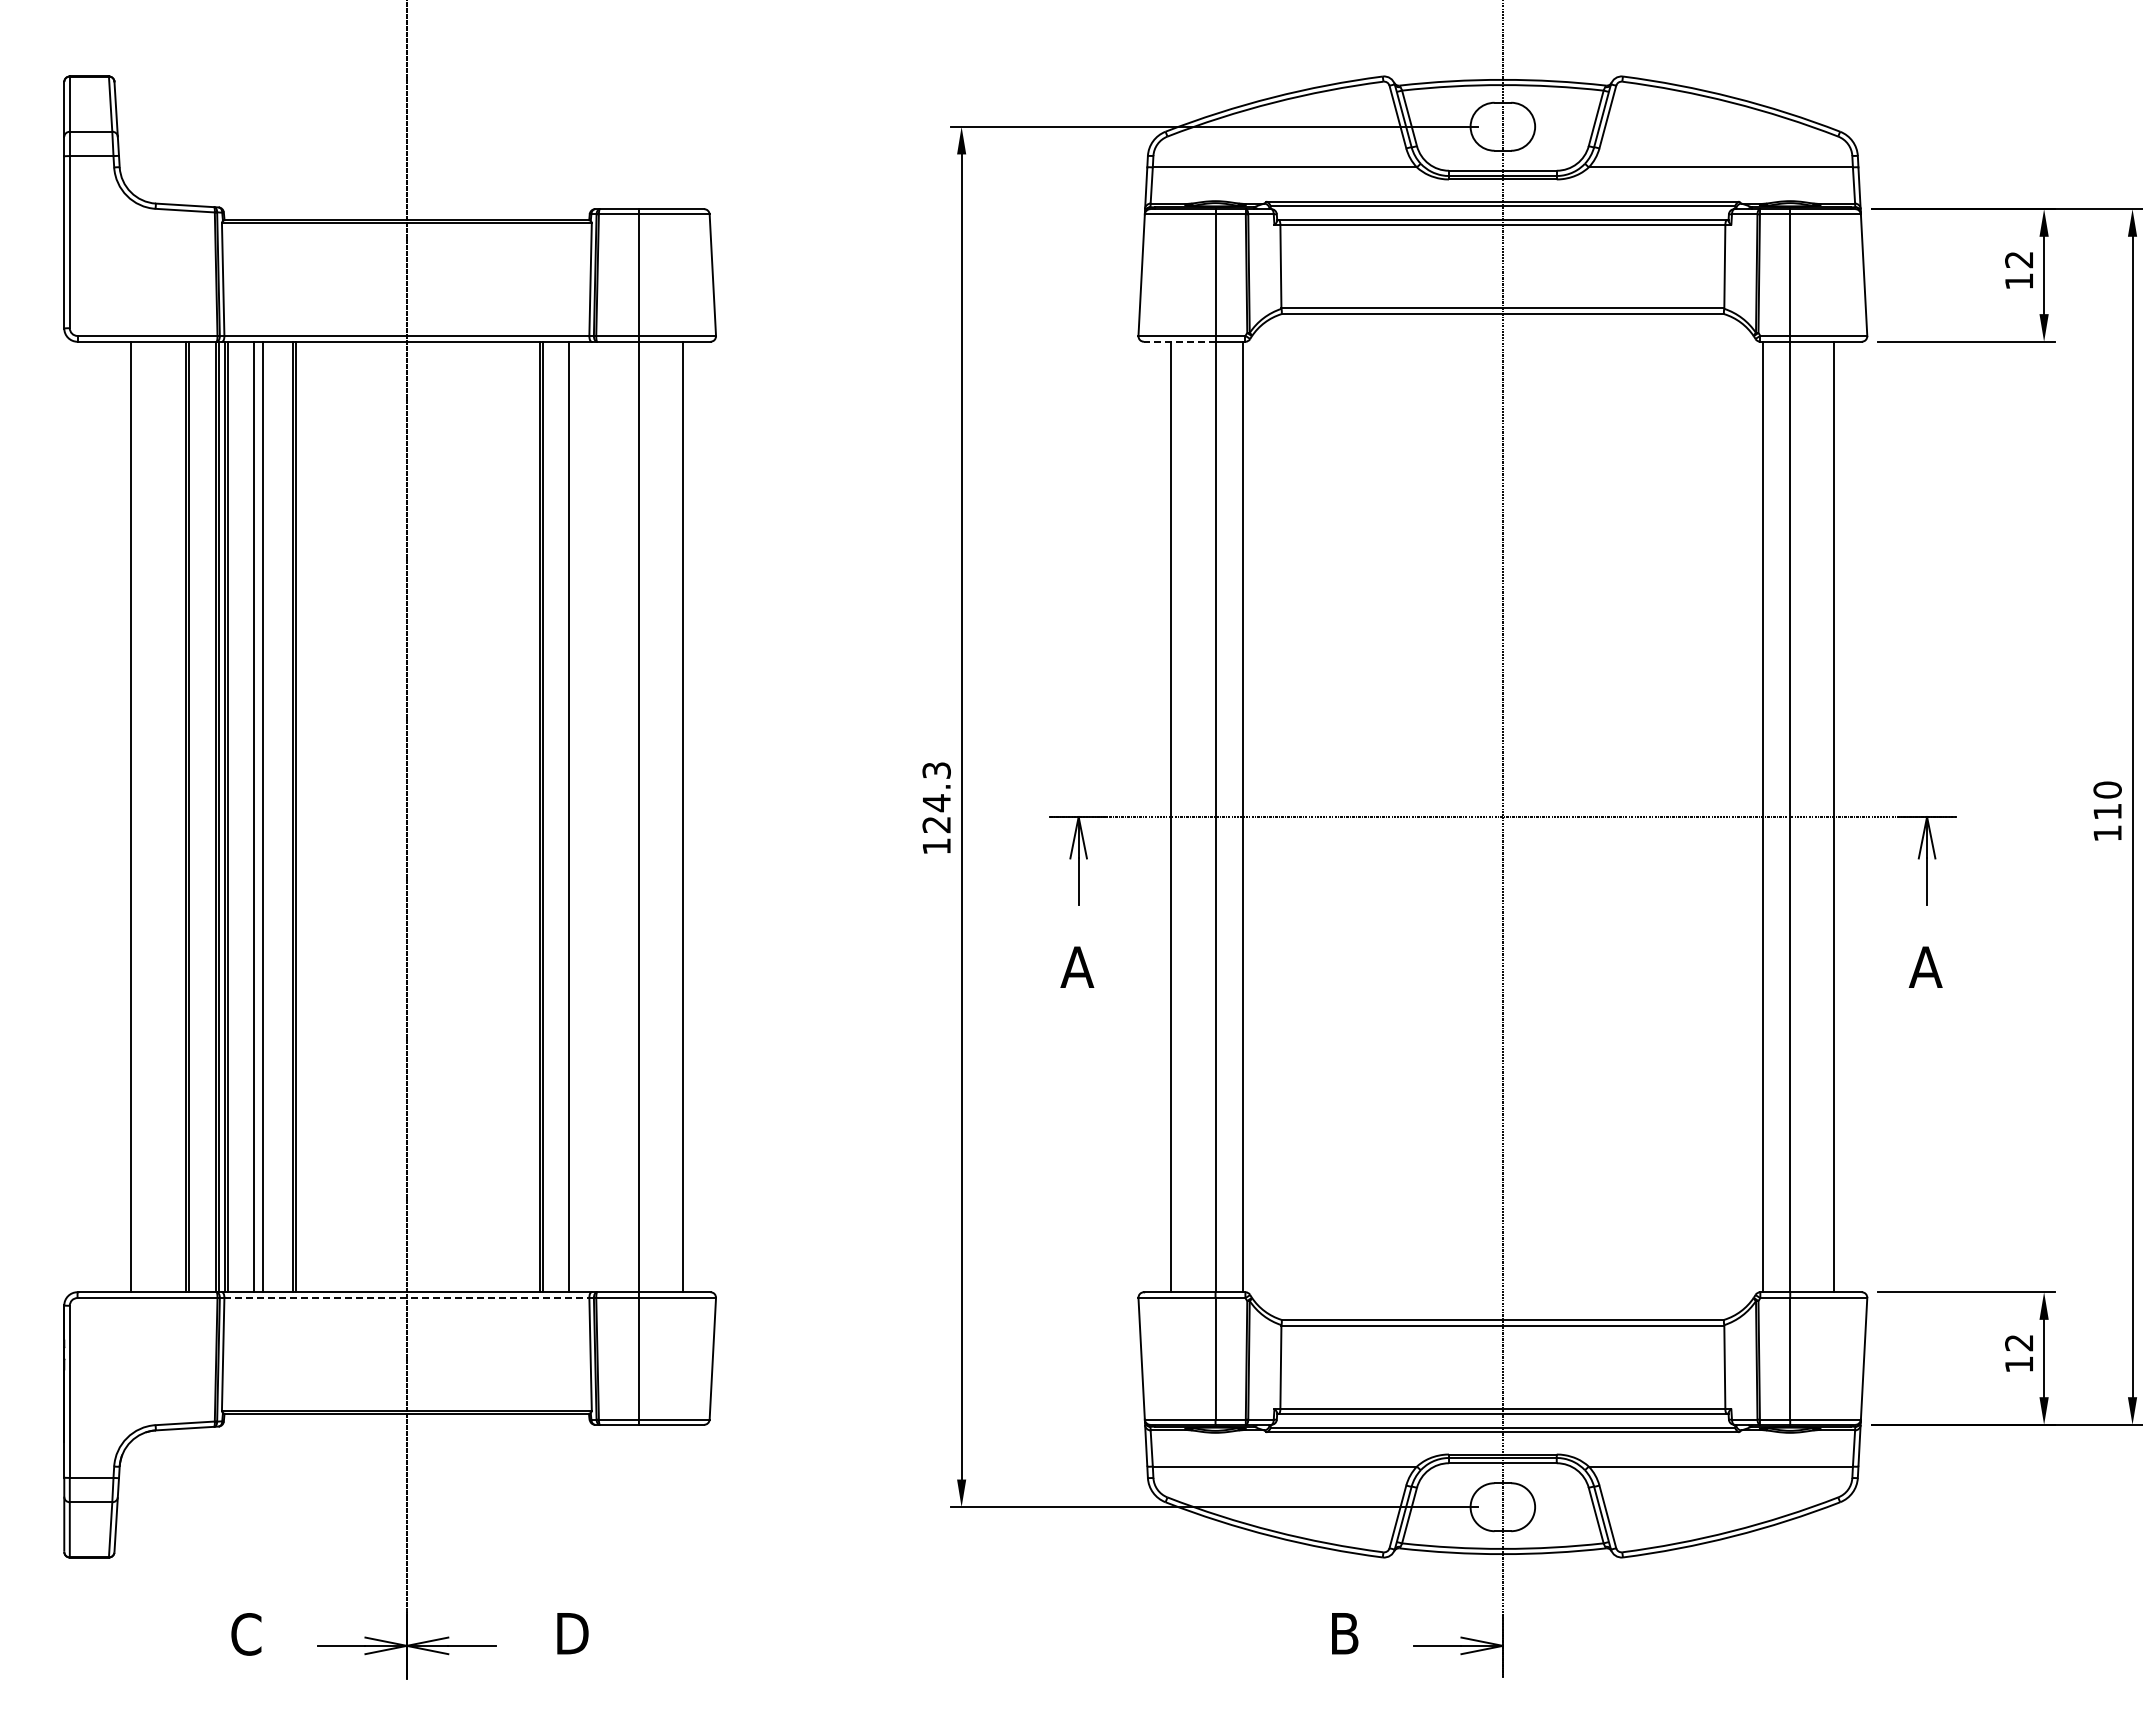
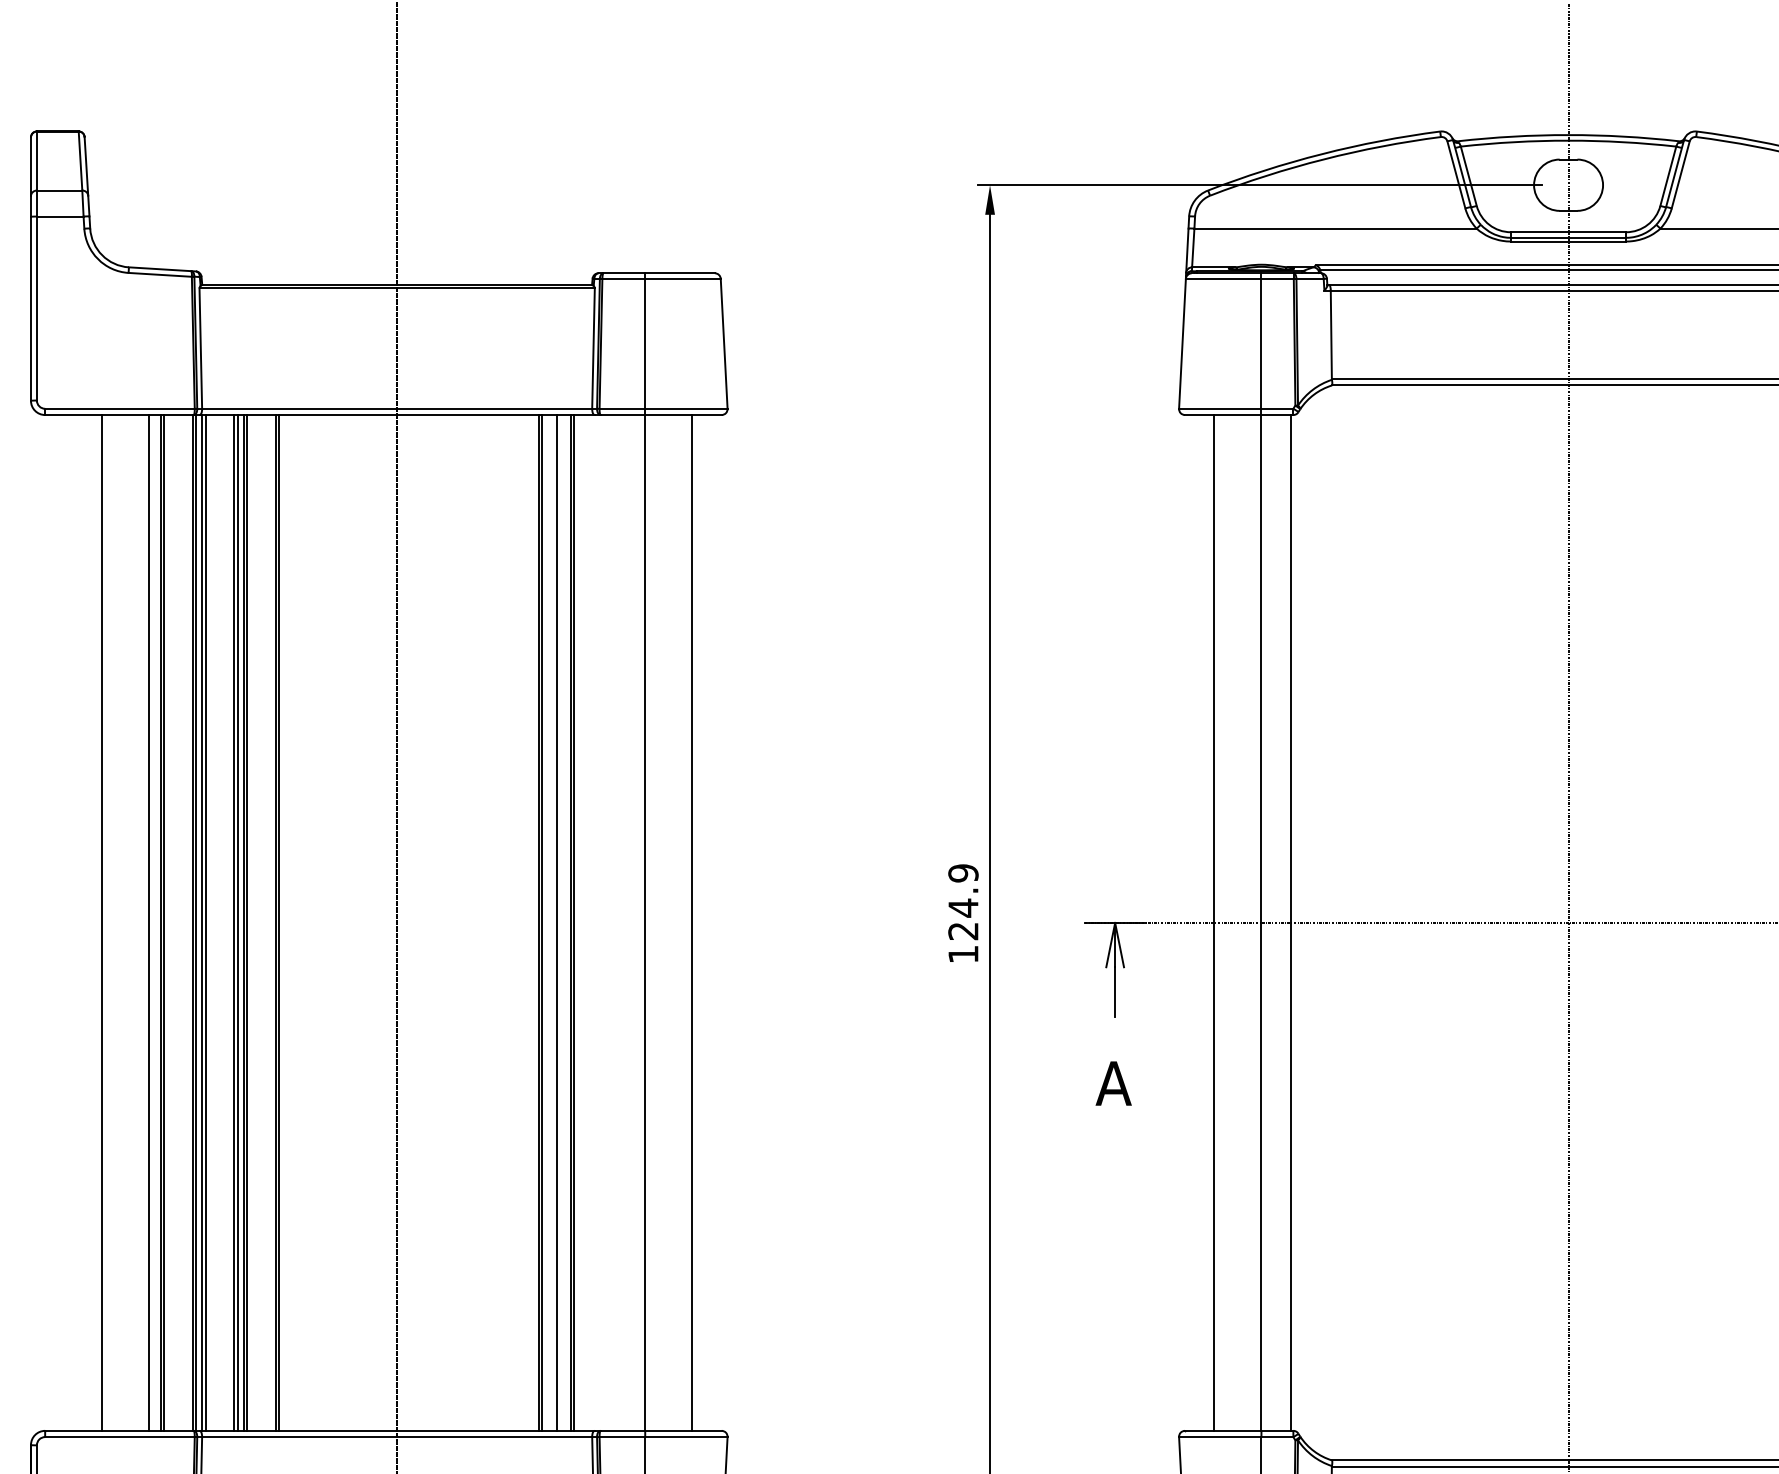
line: (1179, 341) -> (1222, 414), dashed -> solid
text: (936, 770) -> (963, 873), 124.3 -> 124.9
line: (174, 816) -> (148, 922), added
line: (257, 816) -> (237, 922), added
line: (266, 816) -> (247, 922), added
line: (556, 816) -> (557, 922), added
line: (572, 816) -> (574, 922), added
line: (407, 1298) -> (397, 1437), dashed -> solid

